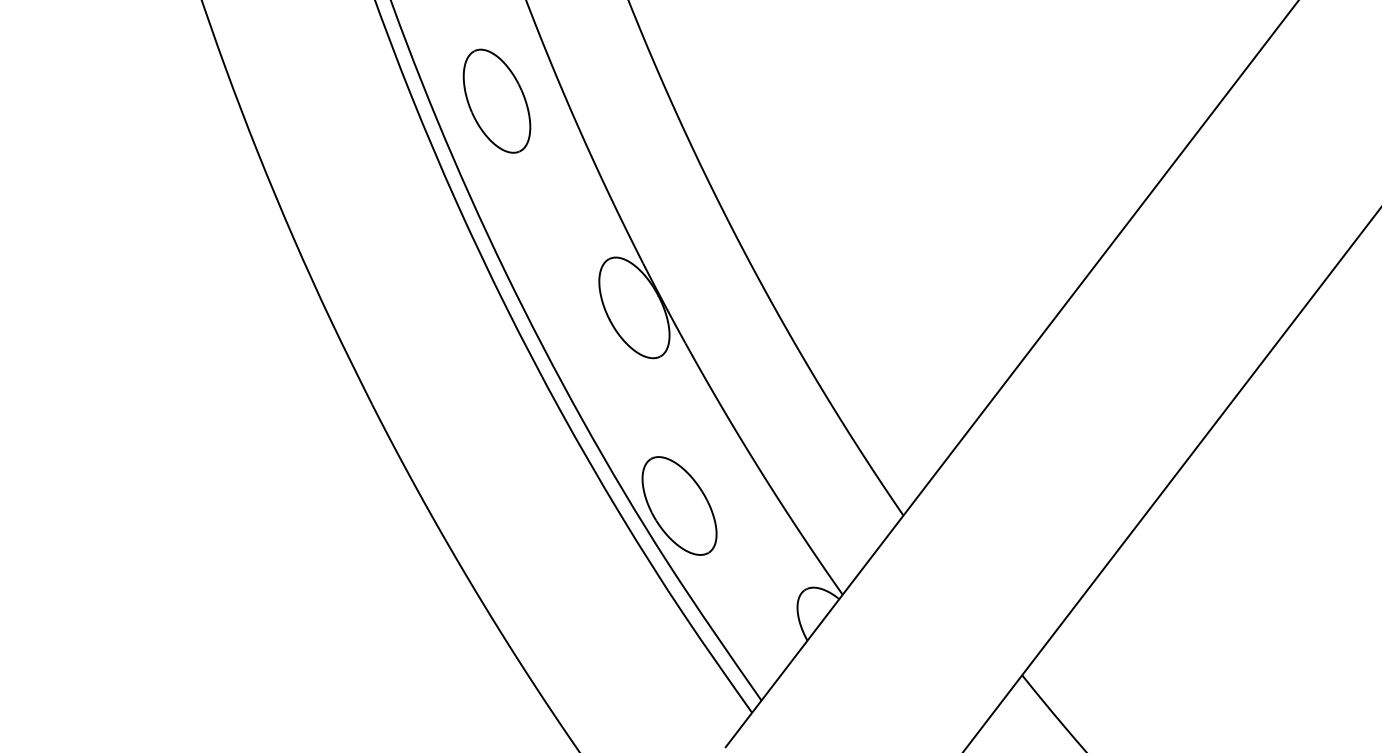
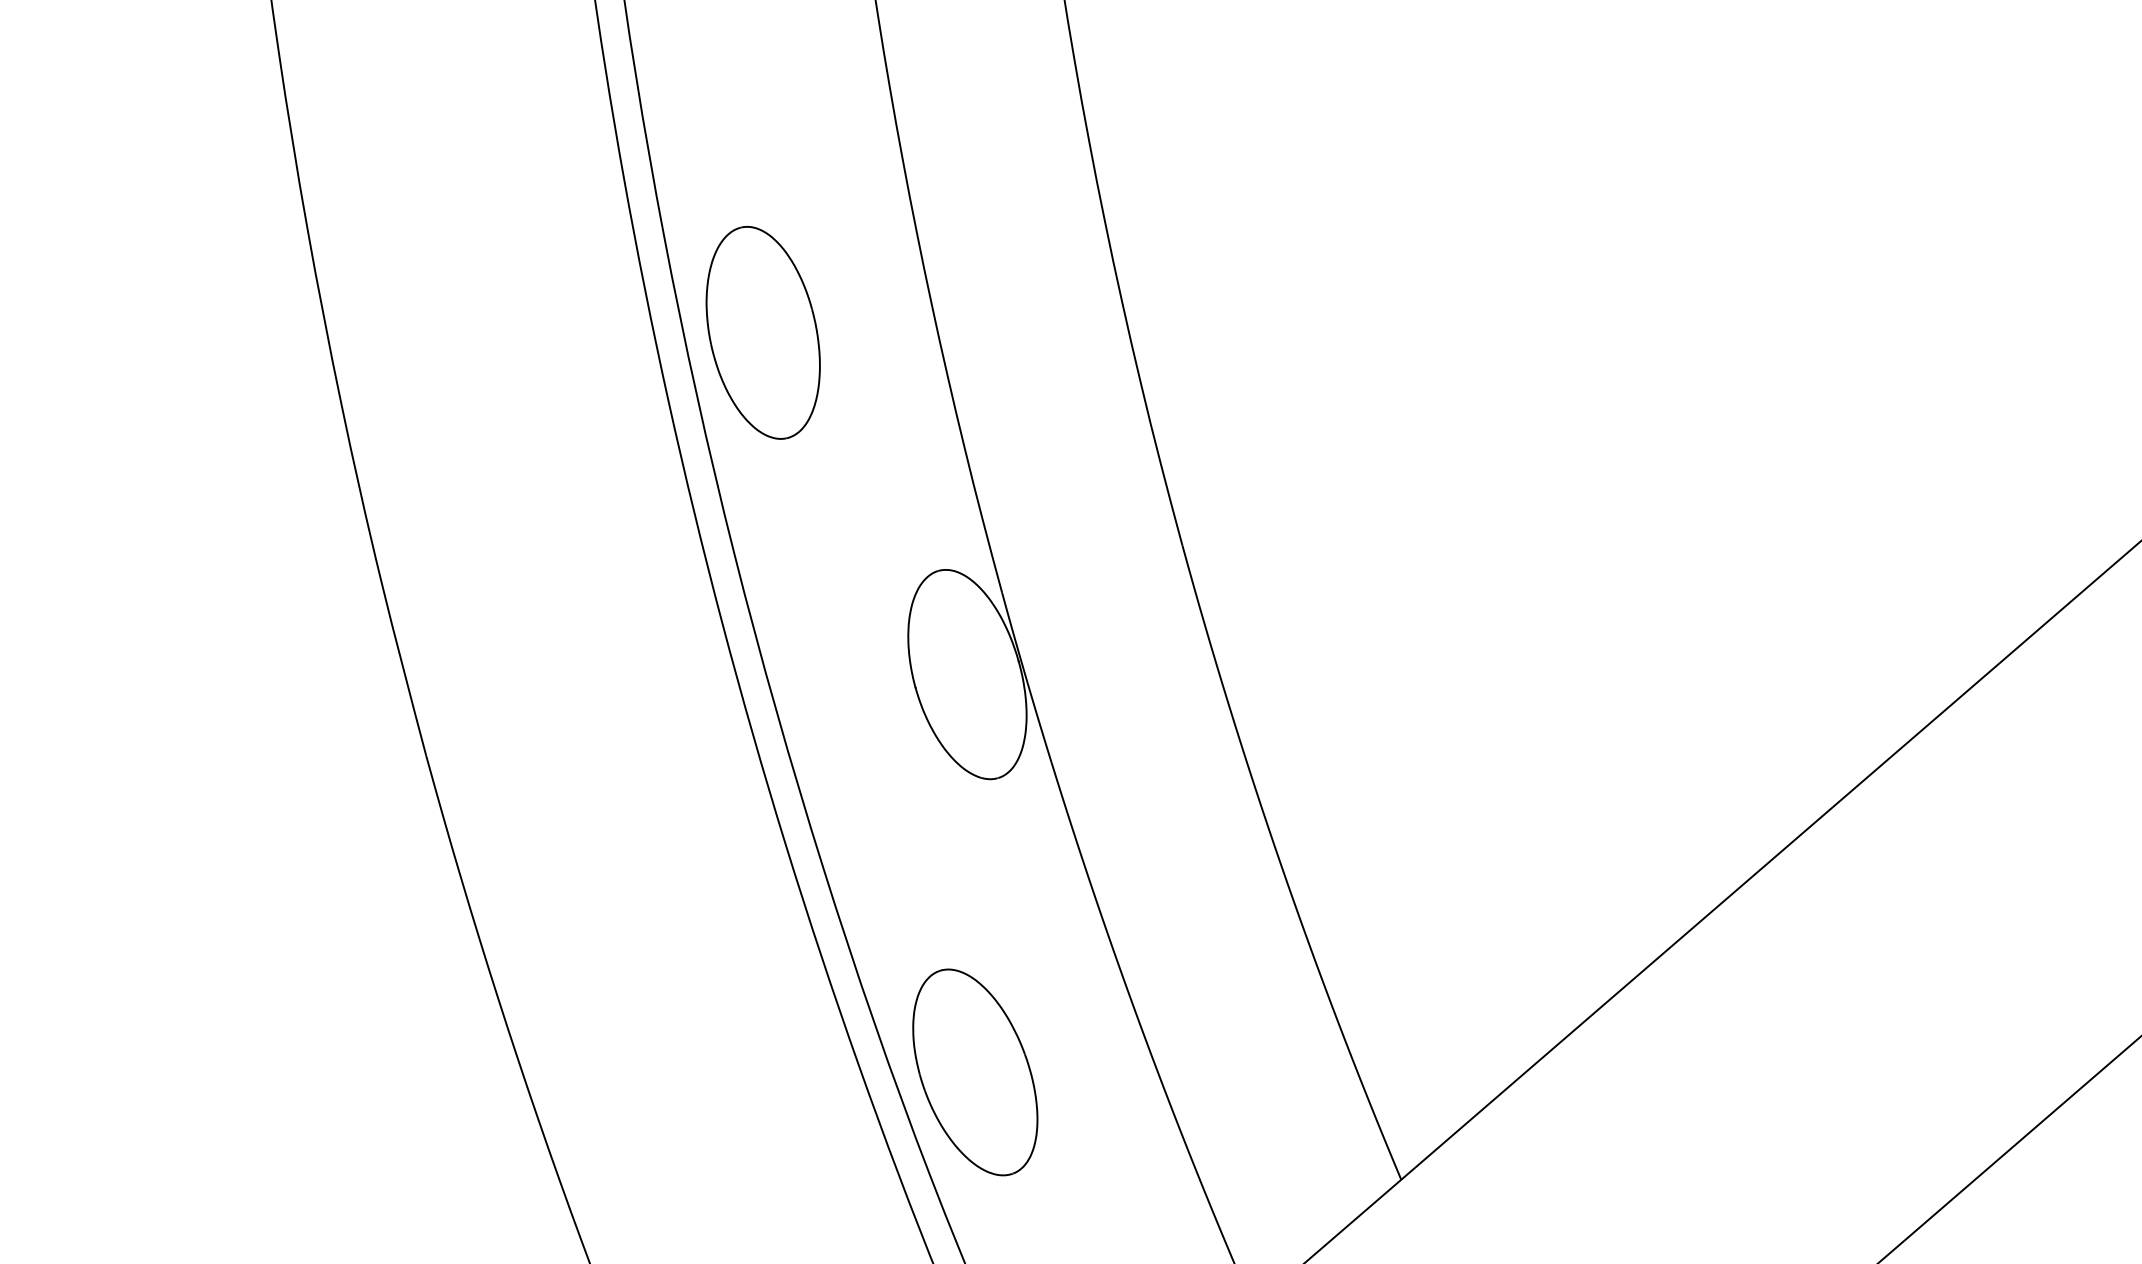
part: (496, 100) -> (762, 331), moved

